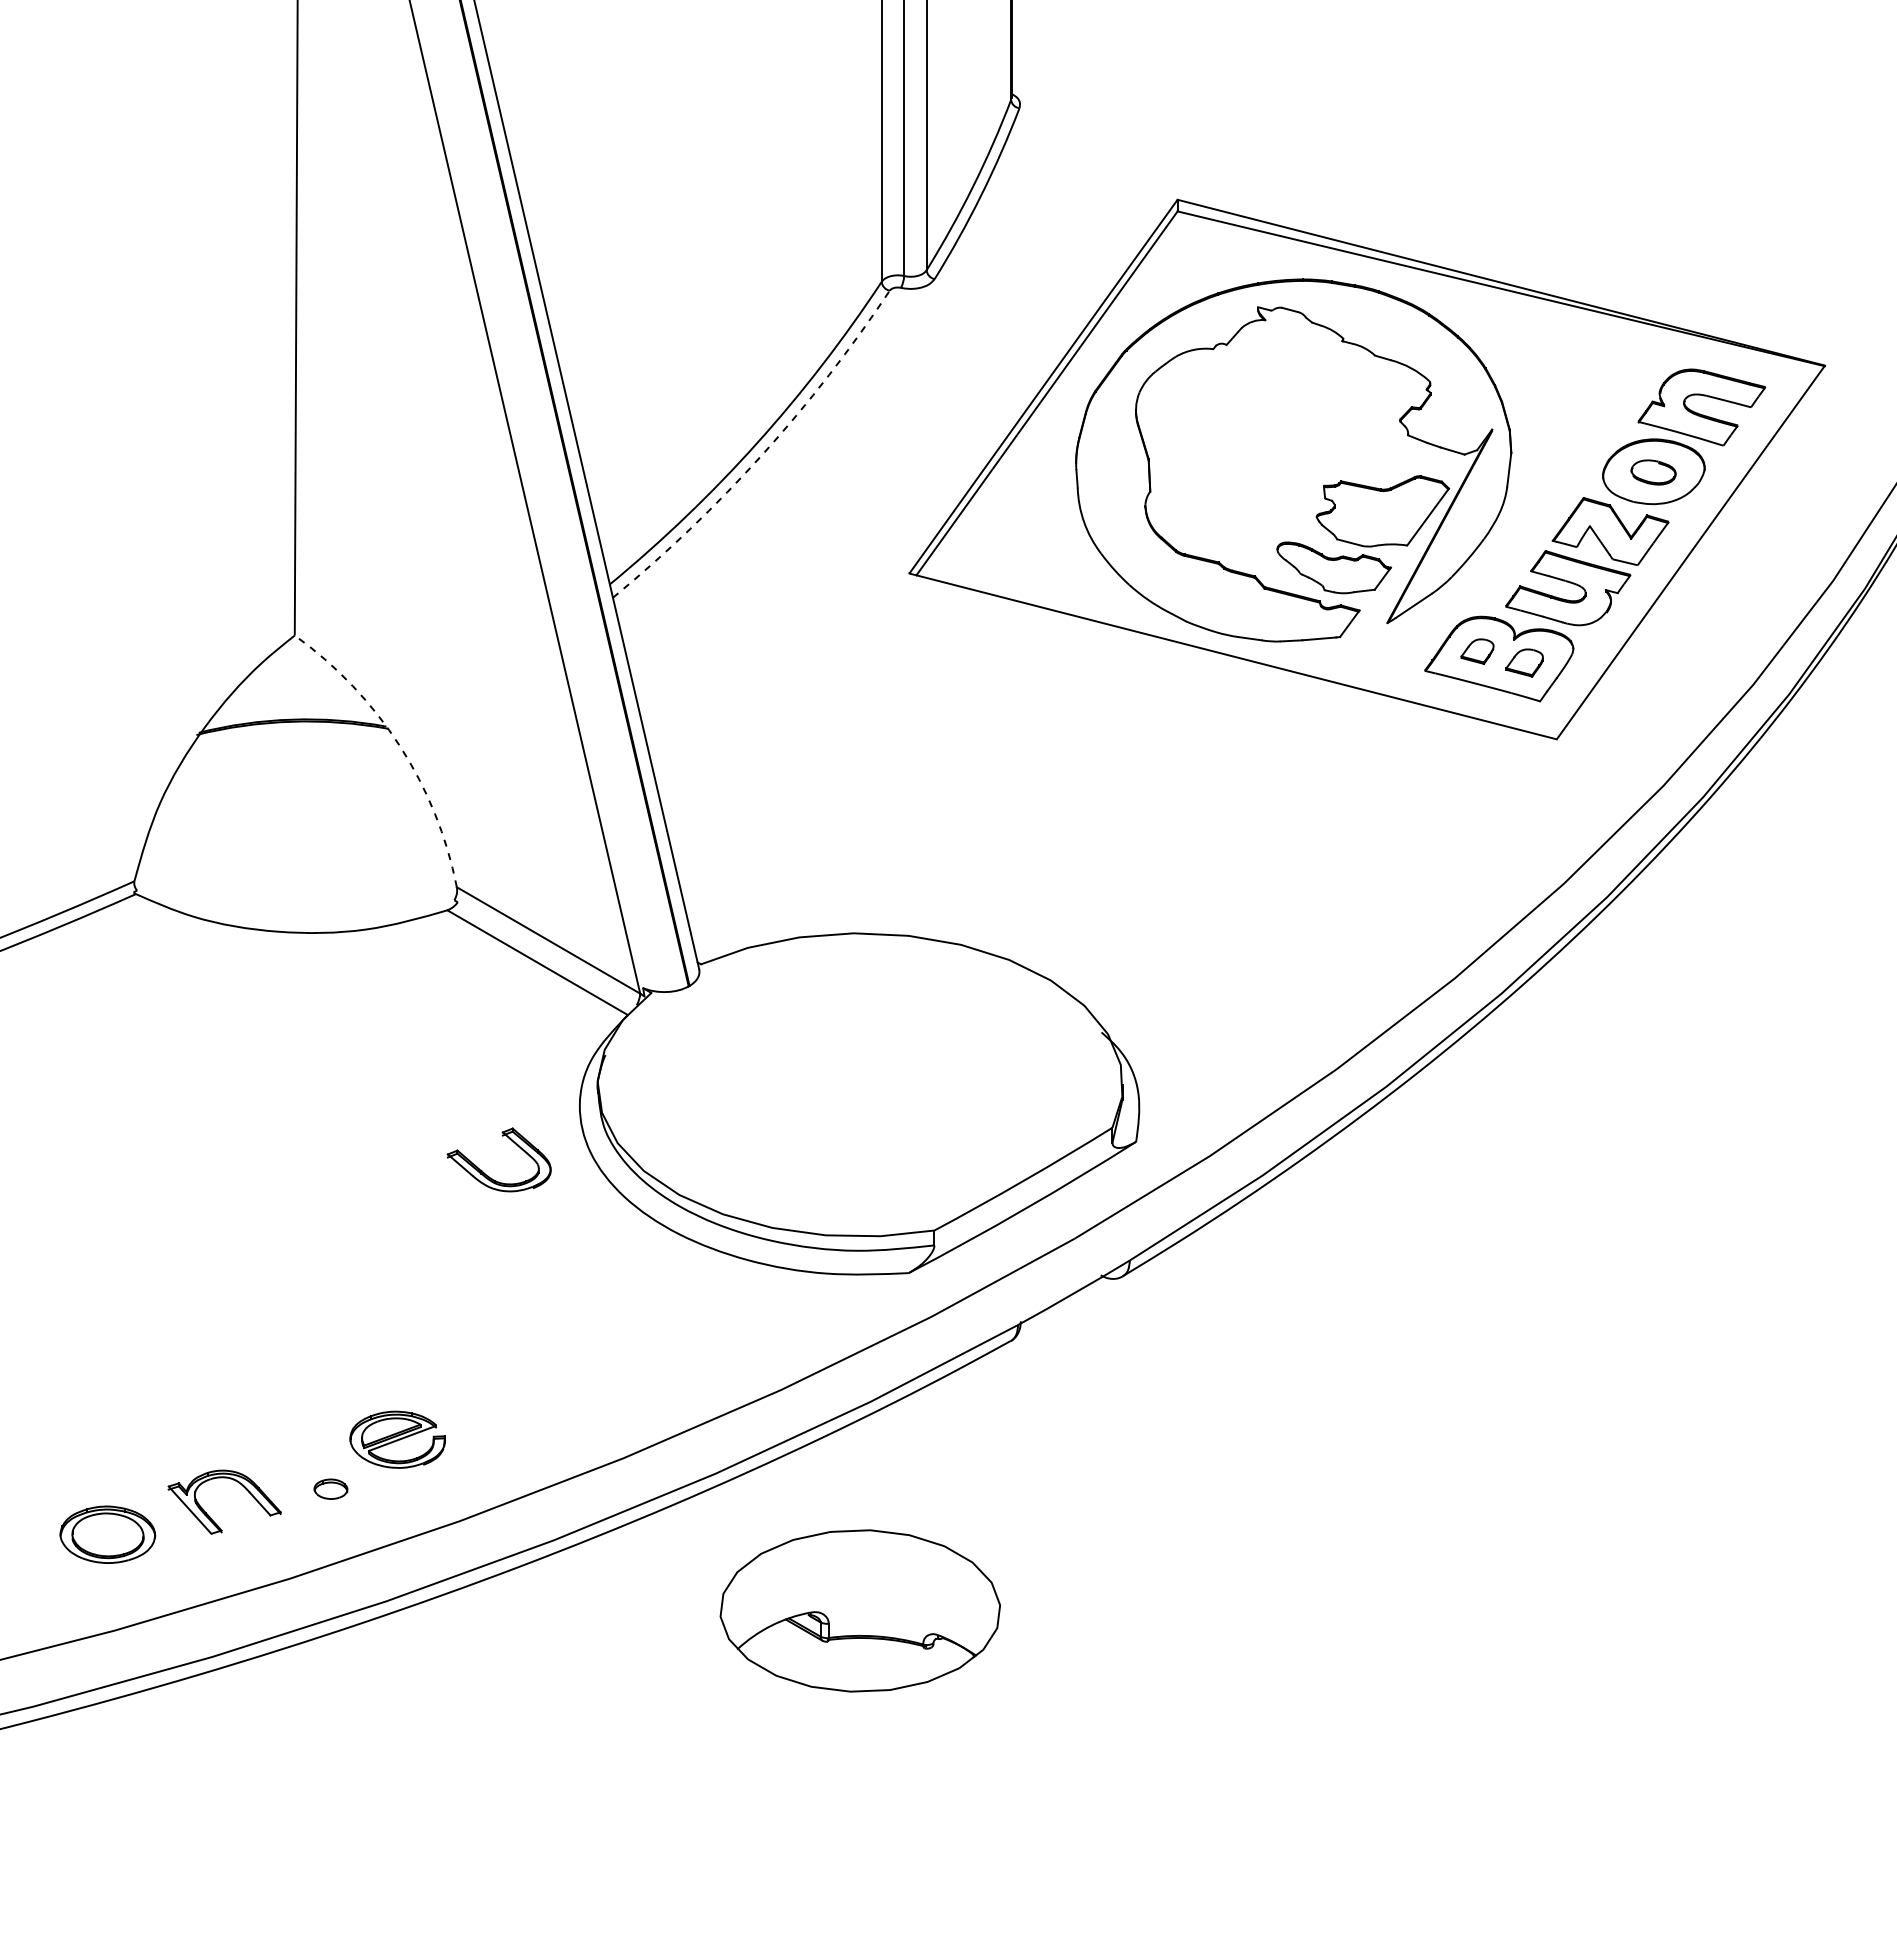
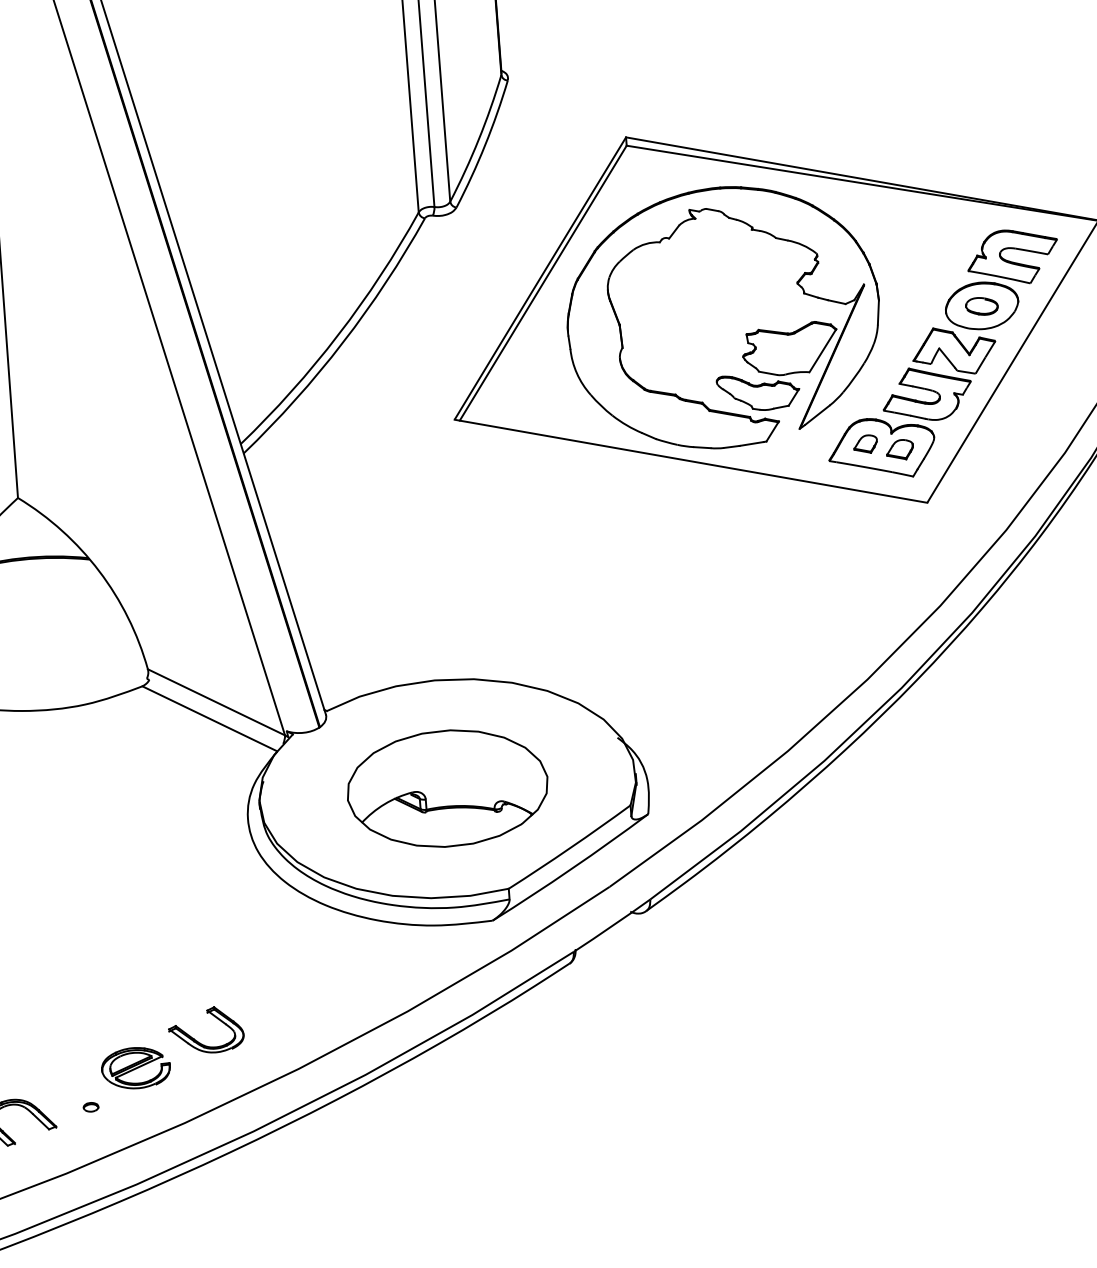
arc: (762, 454) -> (342, 342), dashed -> solid
arc: (399, 745) -> (99, 570), dashed -> solid
part: (488, 1175) -> (199, 1042), moved
part: (331, 1489) -> (91, 1107), size x0.62
part: (859, 1610) -> (447, 788), moved

